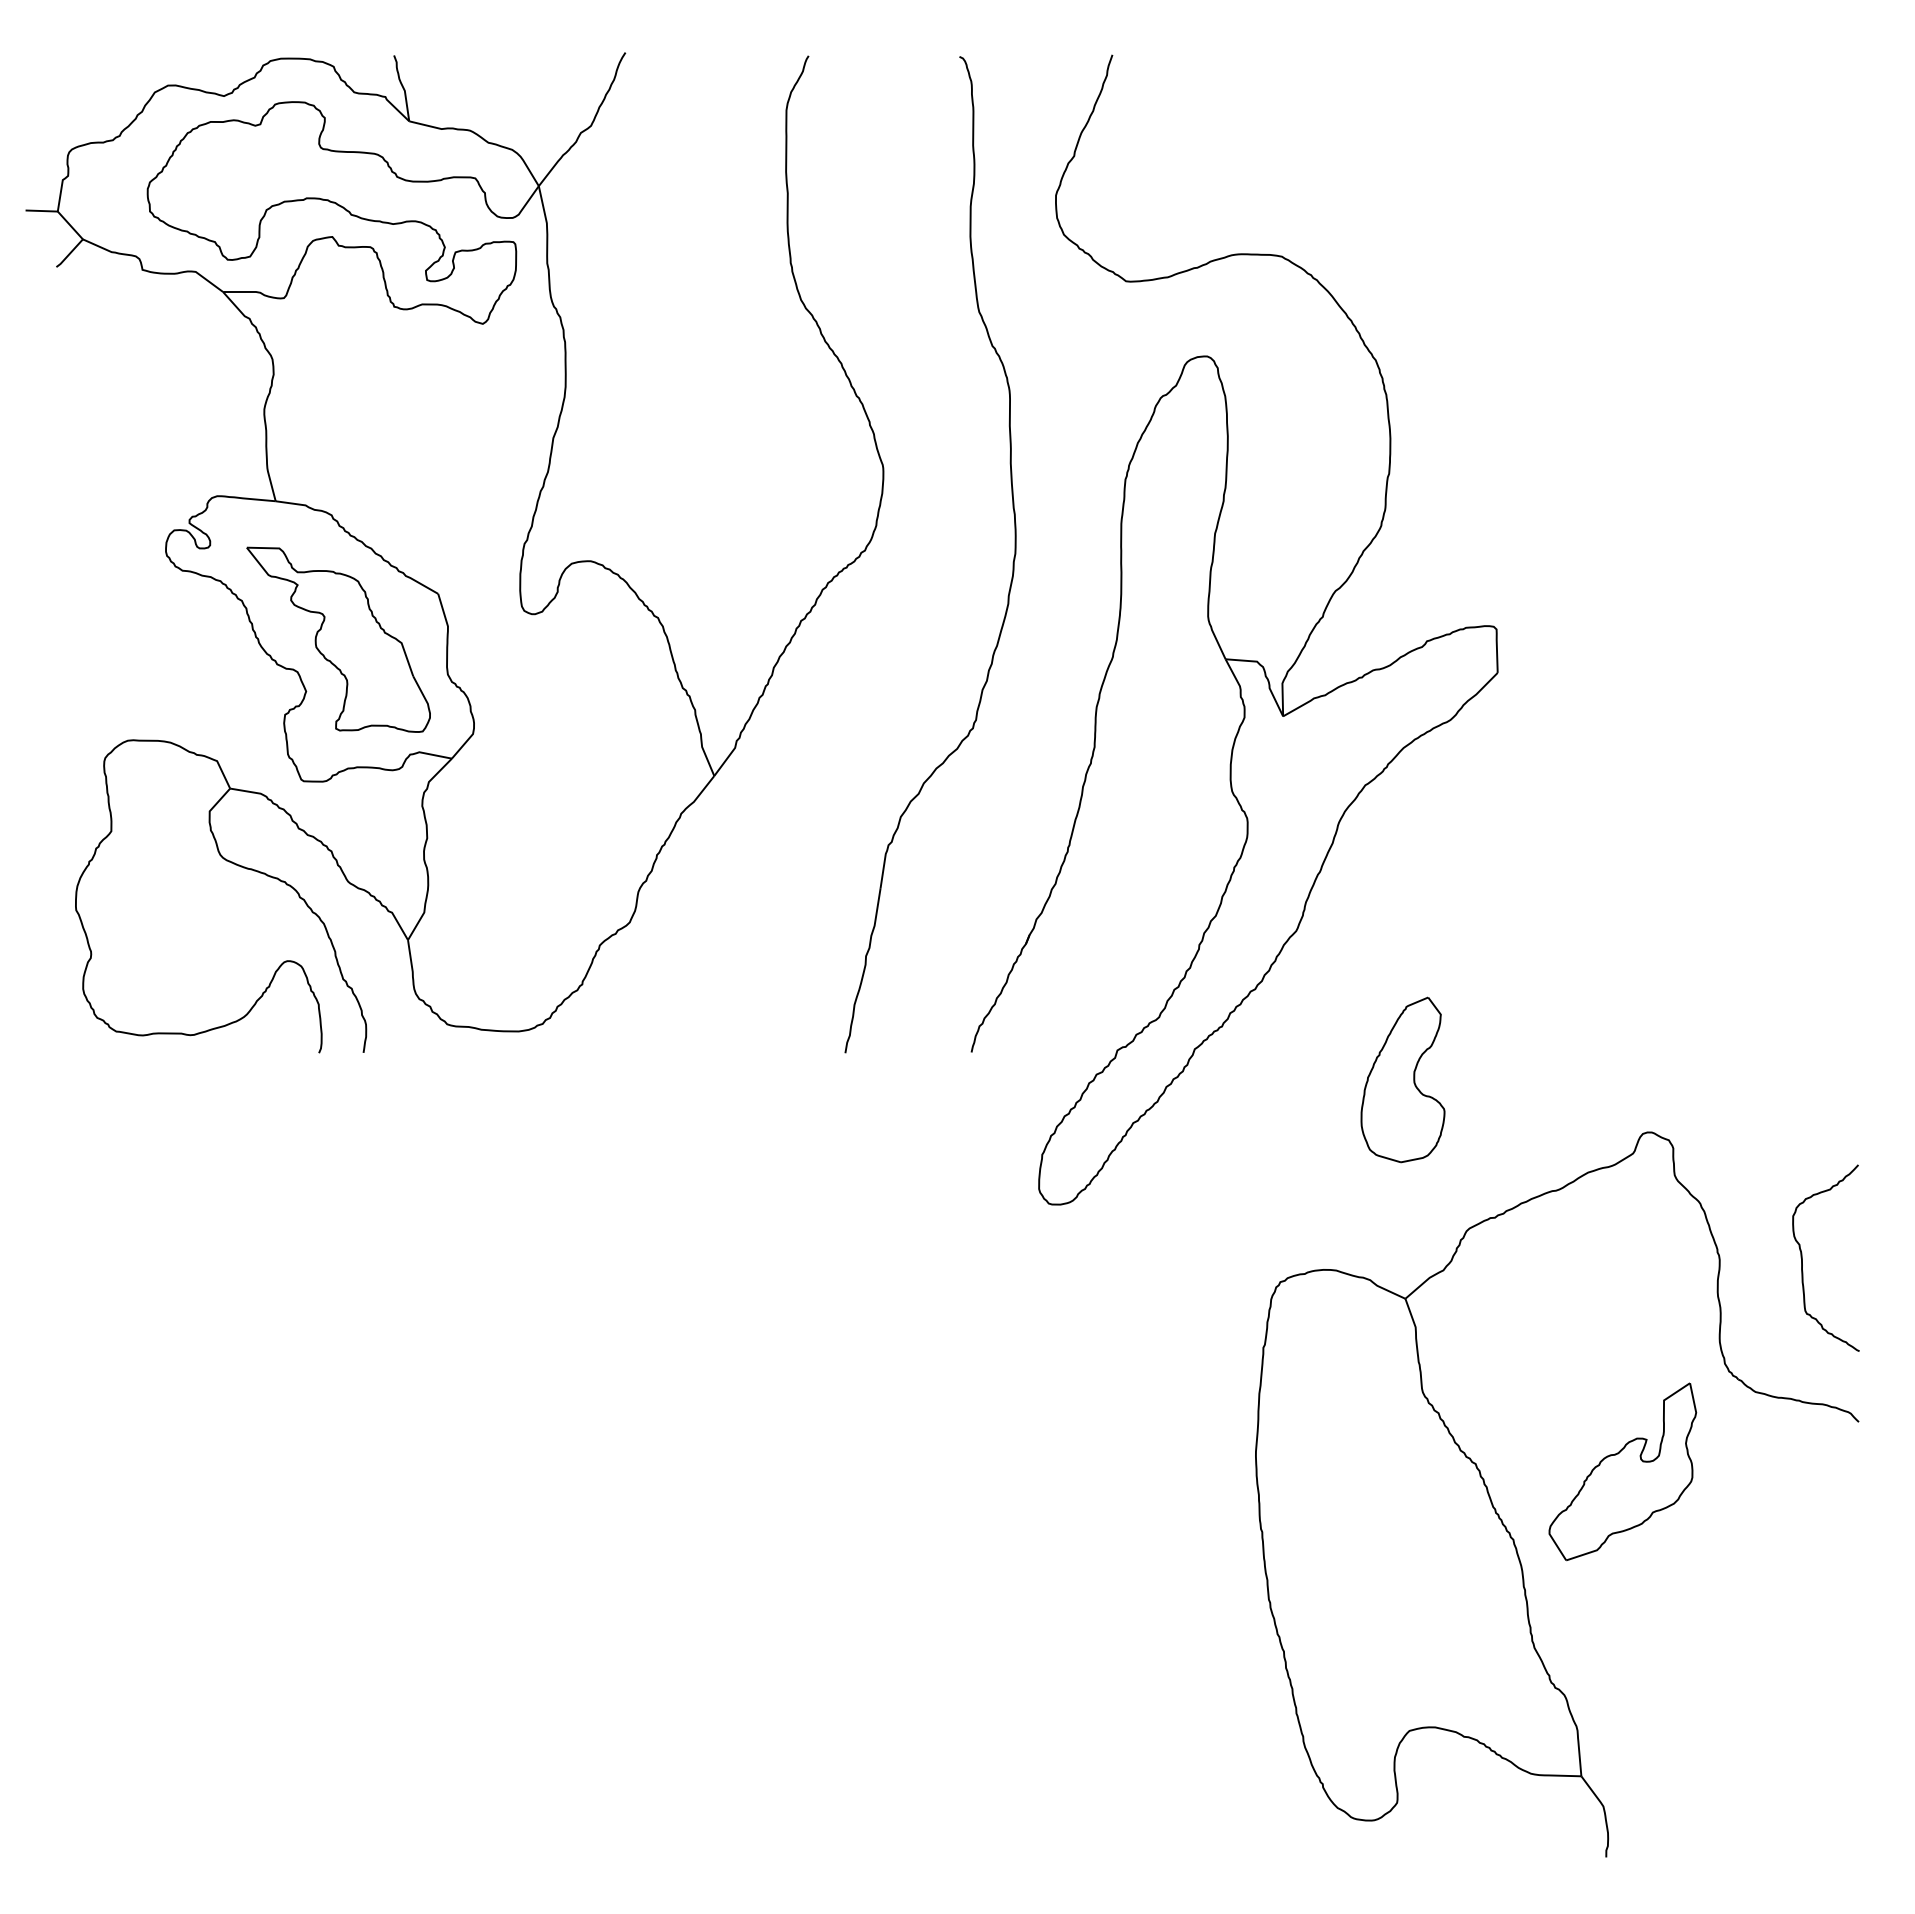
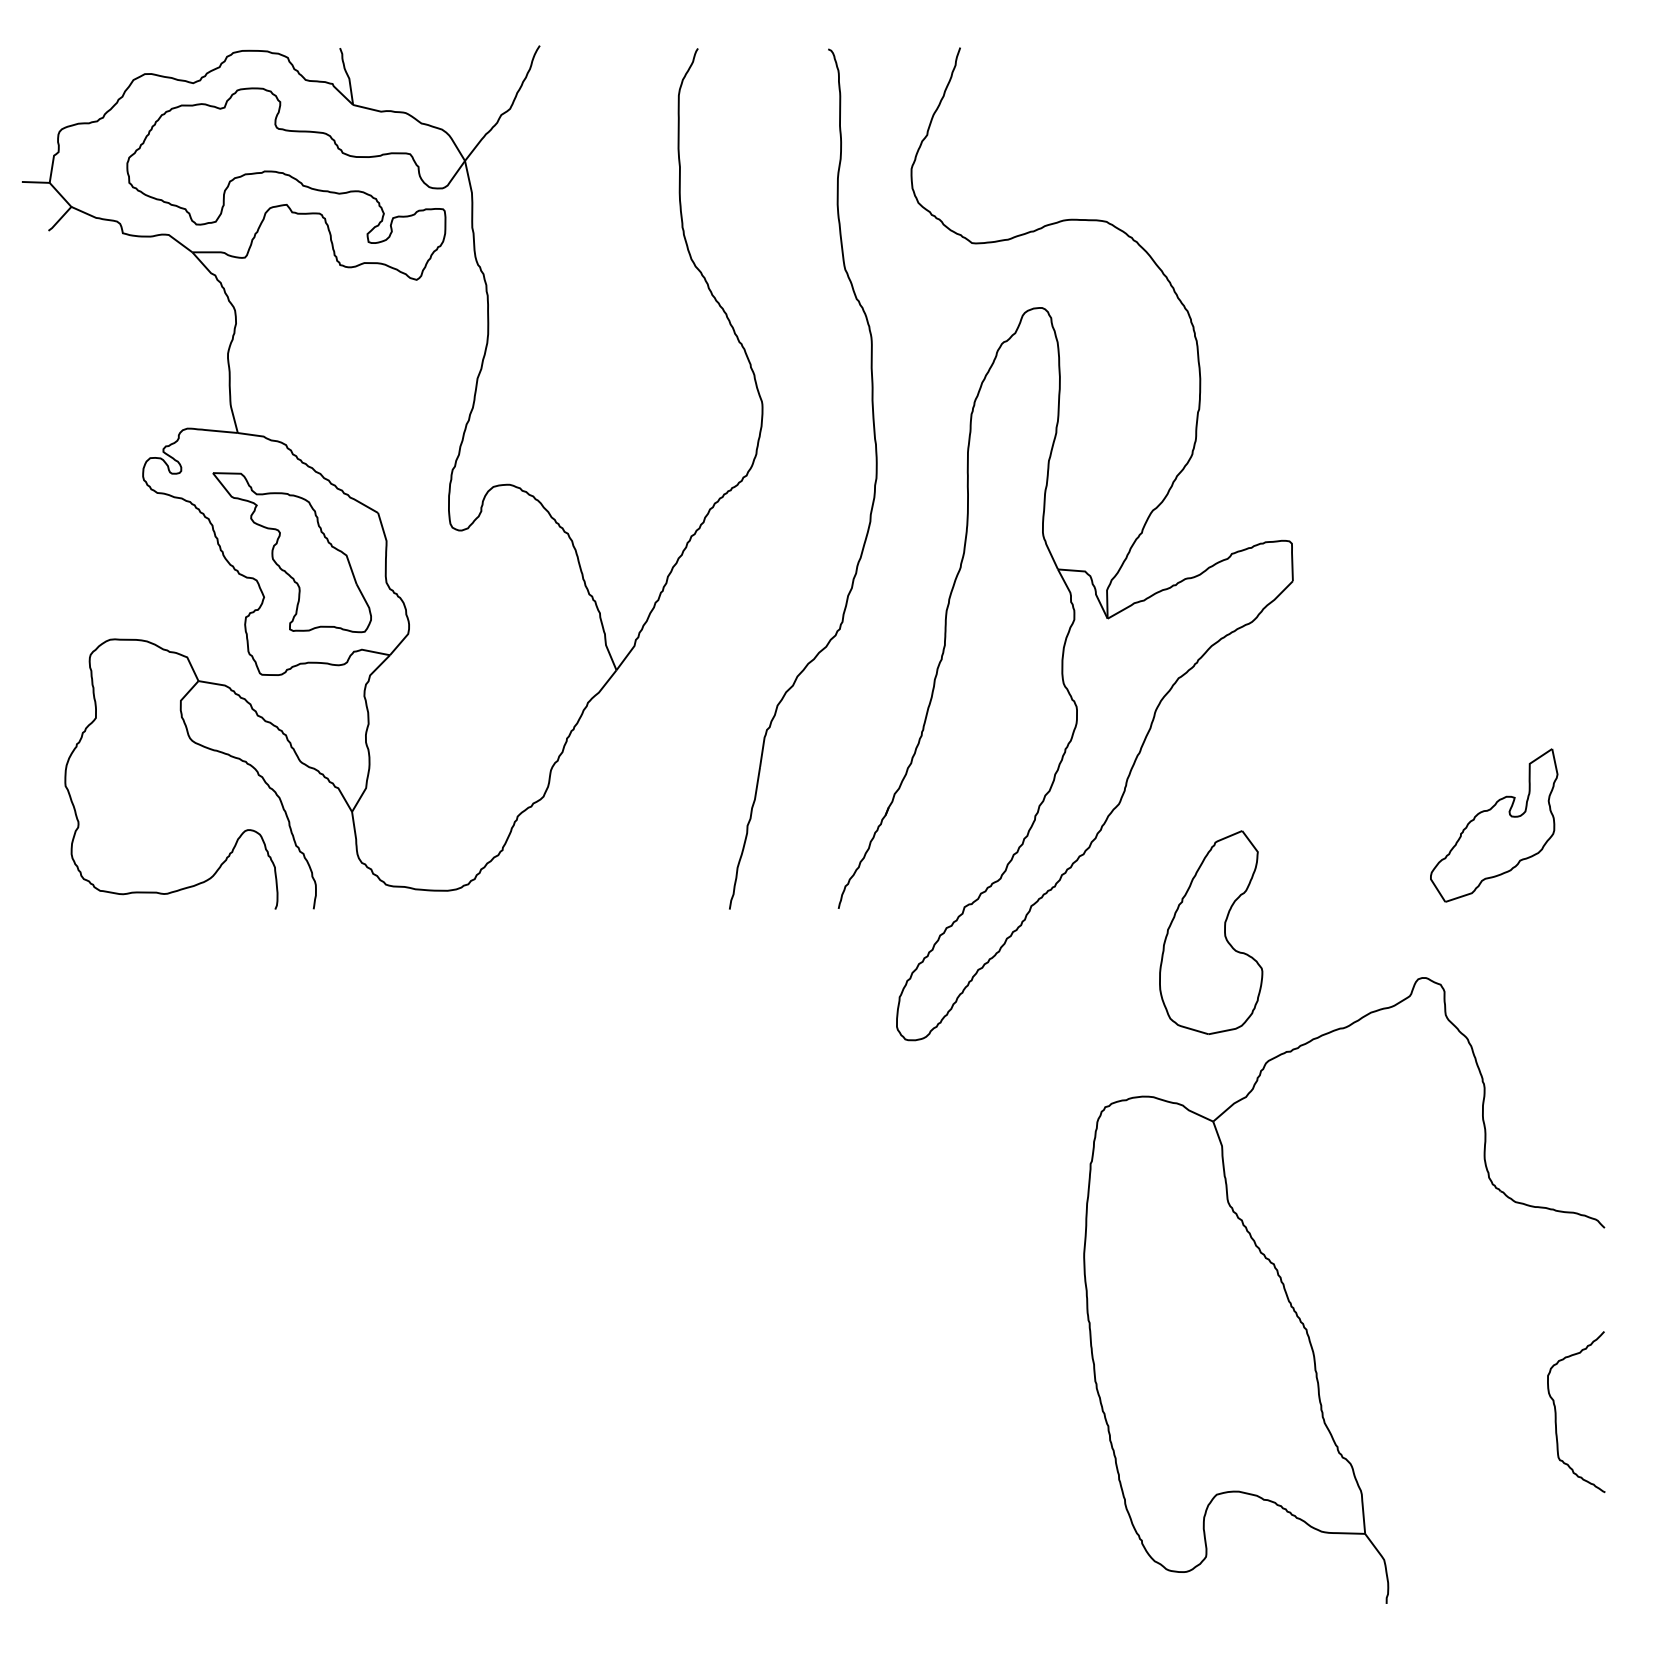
part: (1402, 1079) -> (1210, 932), size x1.43
curve: (1802, 1257) -> (1556, 1411), moved
part: (1622, 1471) -> (1493, 825), moved

